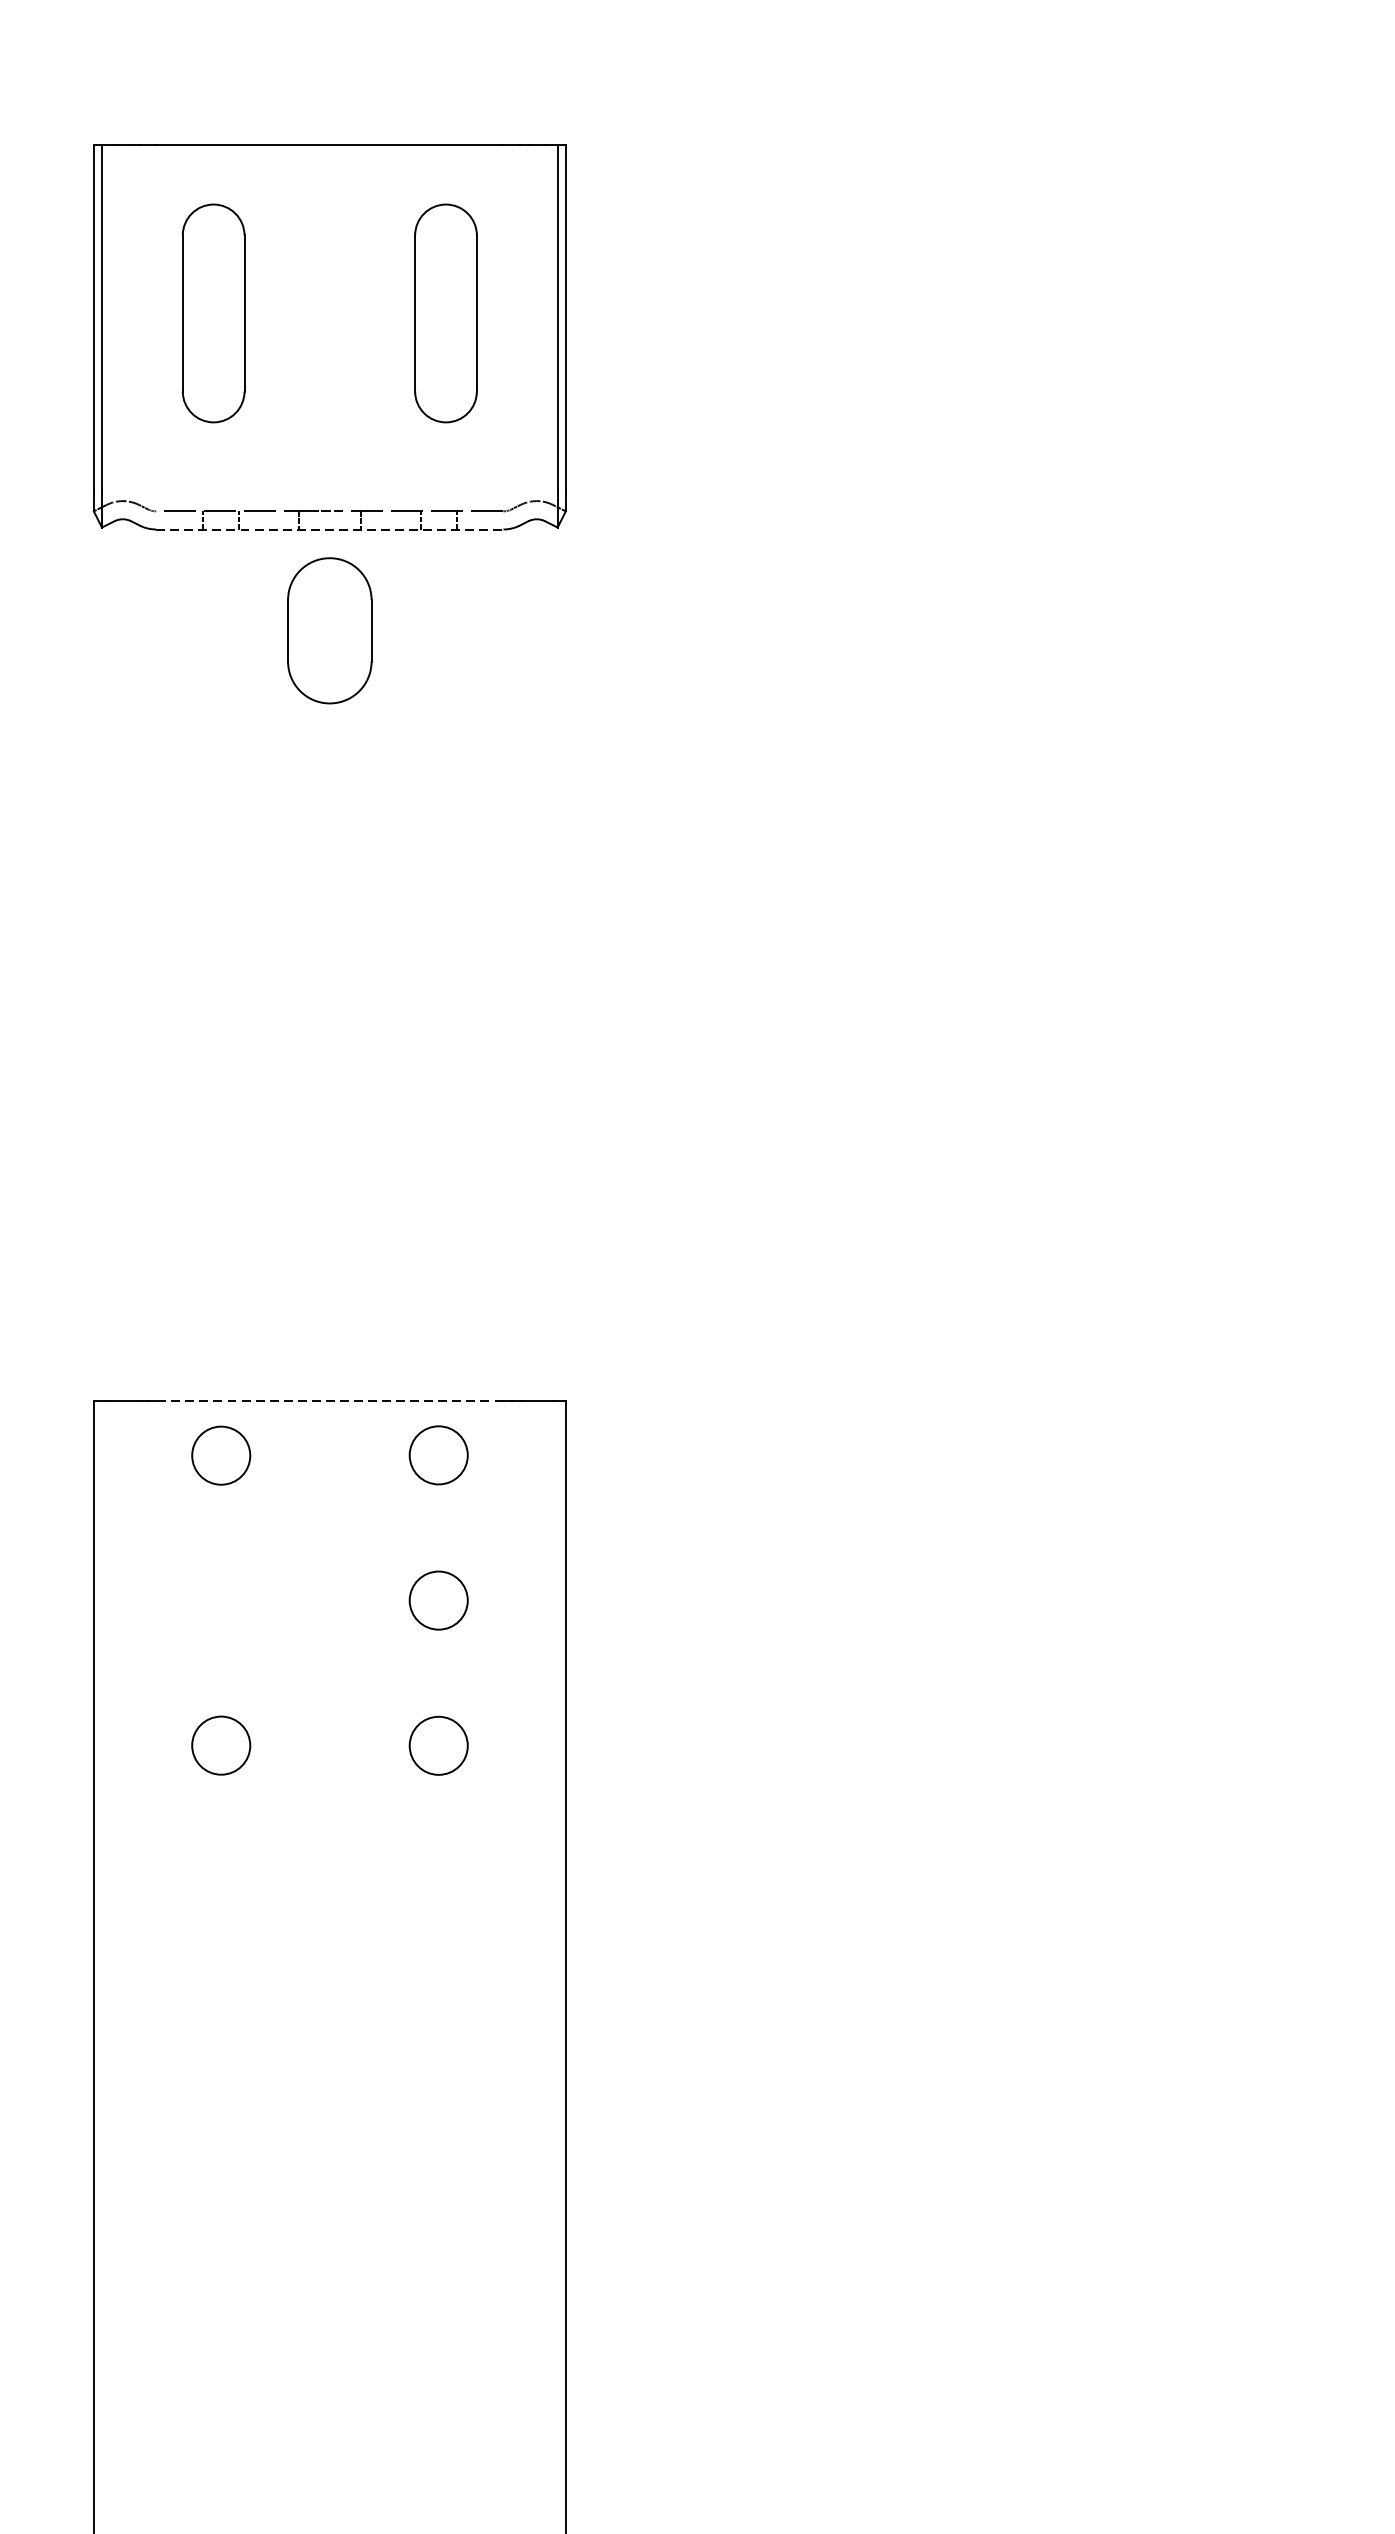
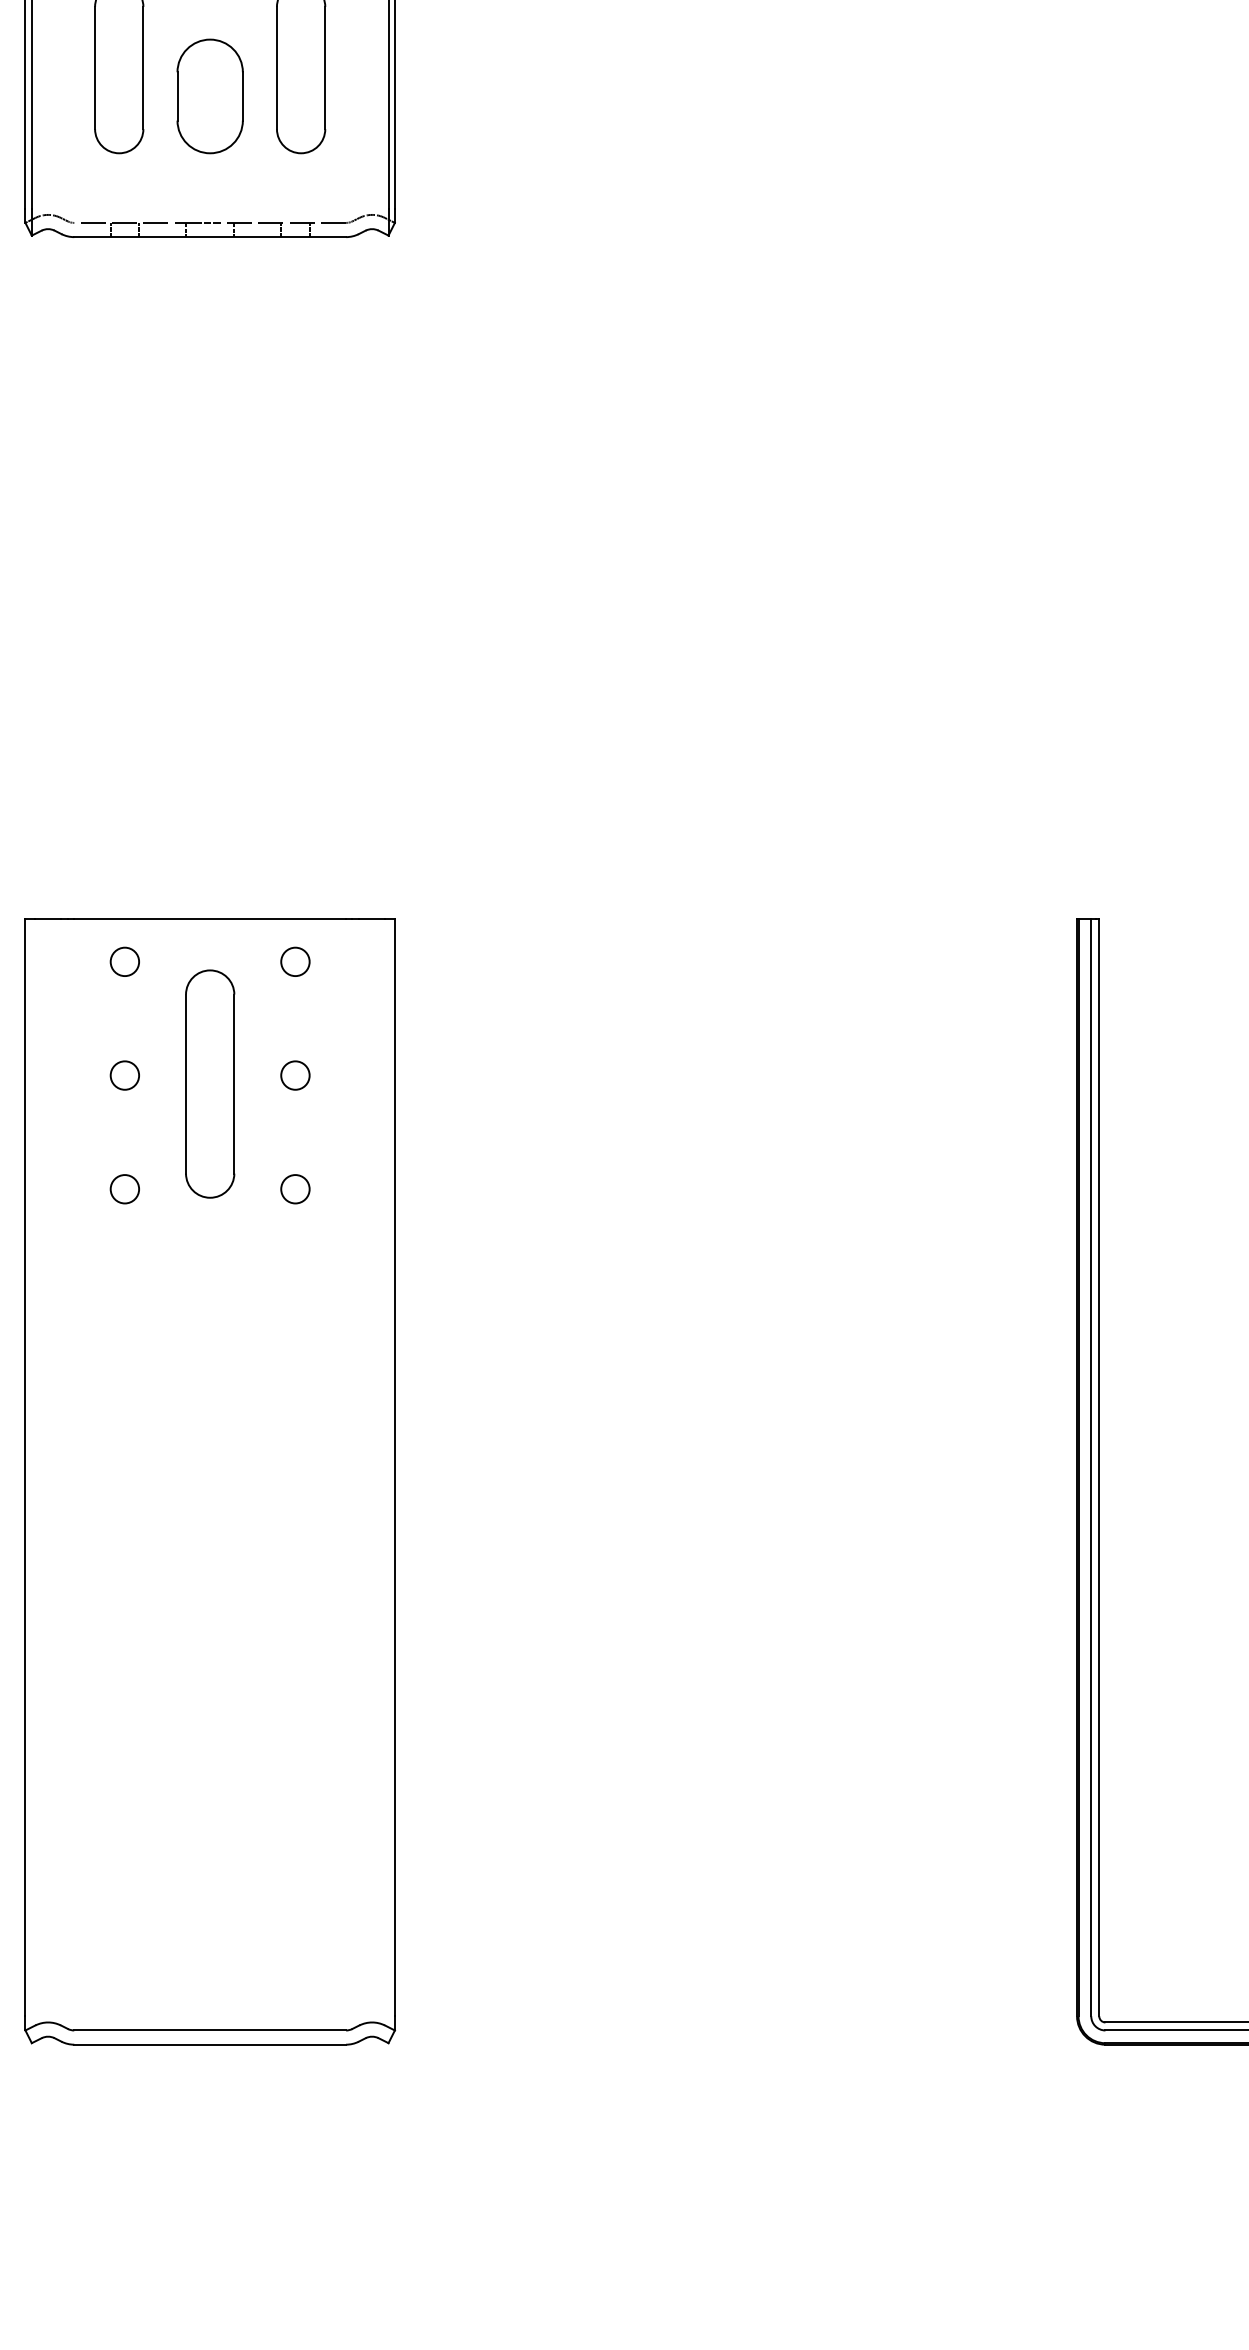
line: (330, 529) -> (210, 237), dashed -> solid
part: (328, 630) -> (209, 96), moved
line: (330, 1401) -> (210, 919), dashed -> solid
circle: (220, 1454) -> (124, 961), size x0.62
circle: (438, 1454) -> (295, 961), size x0.62
circle: (220, 1600) -> (124, 1075), added
circle: (438, 1600) -> (295, 1075), size x0.62
part: (330, 1610) -> (210, 1083), added
circle: (220, 1746) -> (124, 1189), size x0.62
circle: (438, 1746) -> (295, 1189), size x0.62

